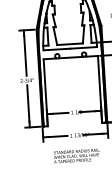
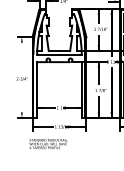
line: (24, 53) -> (21, 56), removed
line: (27, 105) -> (21, 99), removed
text: (76, 156) -> (48, 144), moved

